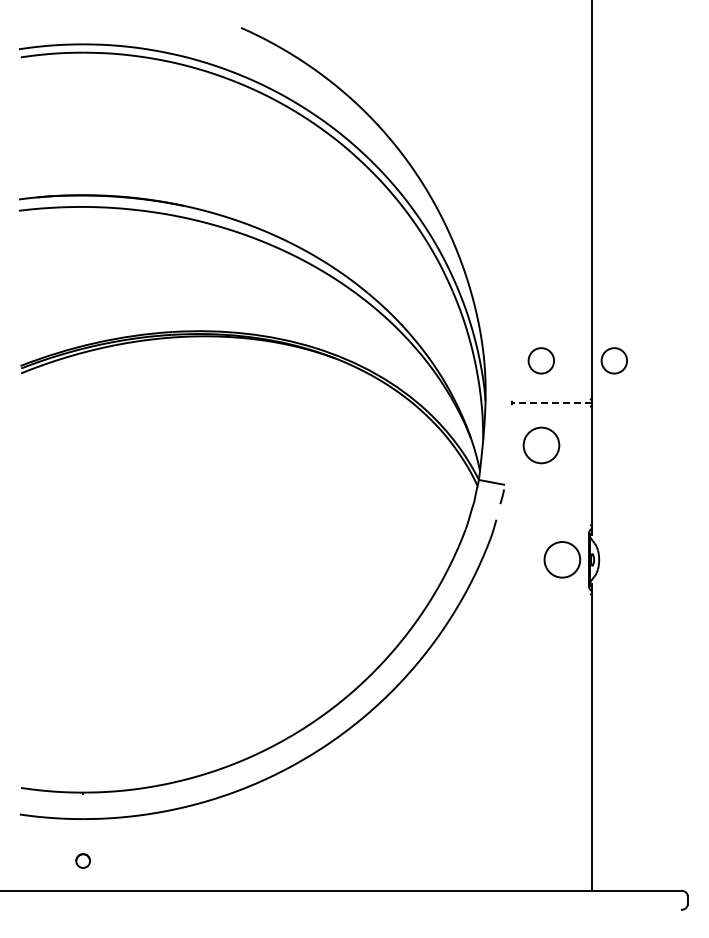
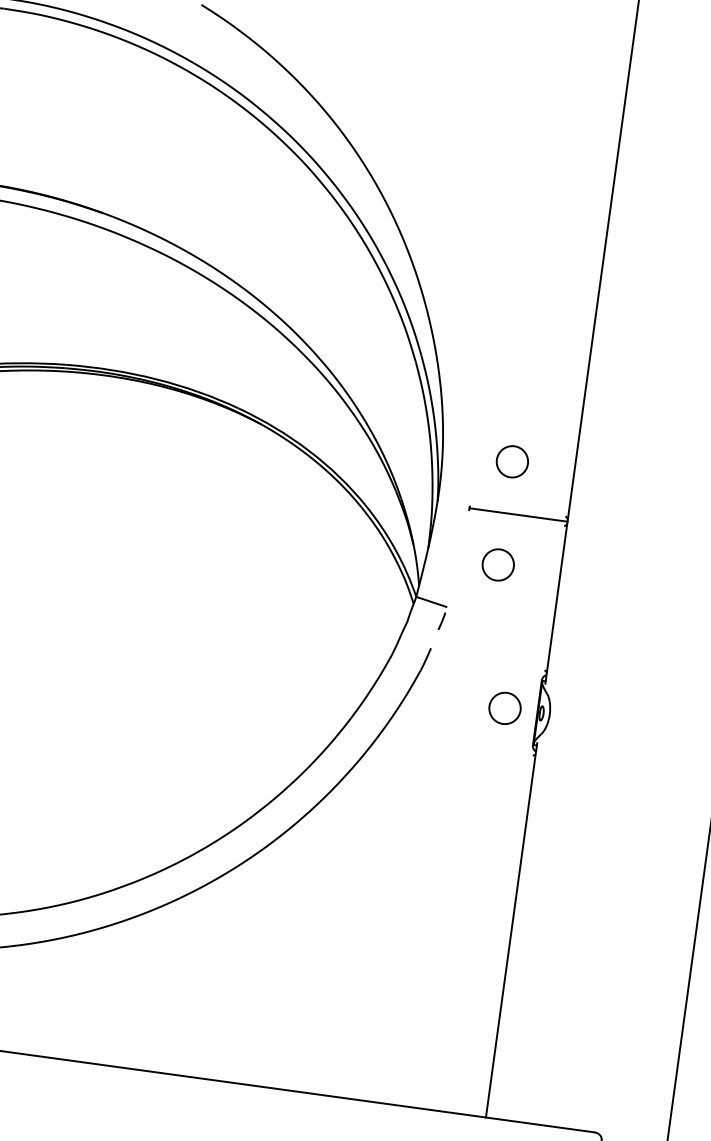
circle: (613, 360) -> (600, 473), removed
line: (551, 402) -> (517, 514), dashed -> solid
circle: (540, 444) -> (497, 563), size x0.71
circle: (562, 559) -> (505, 707), size x0.71

